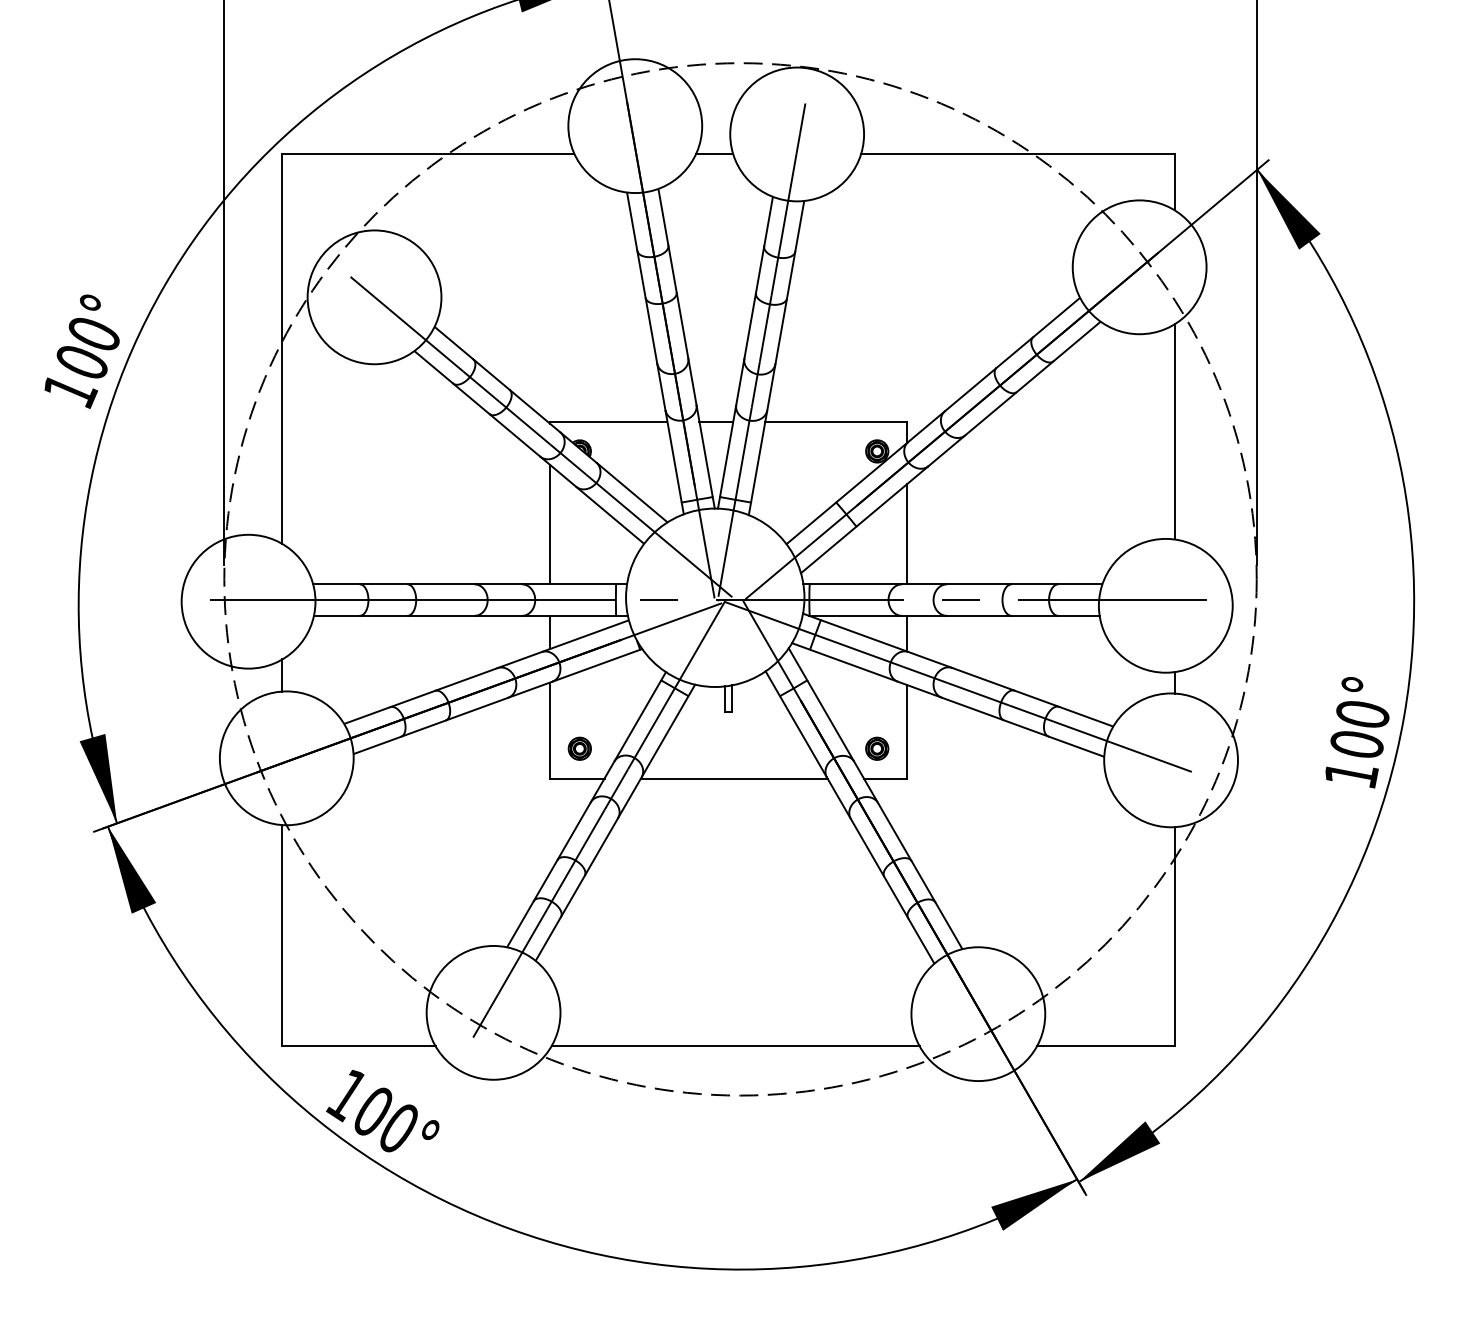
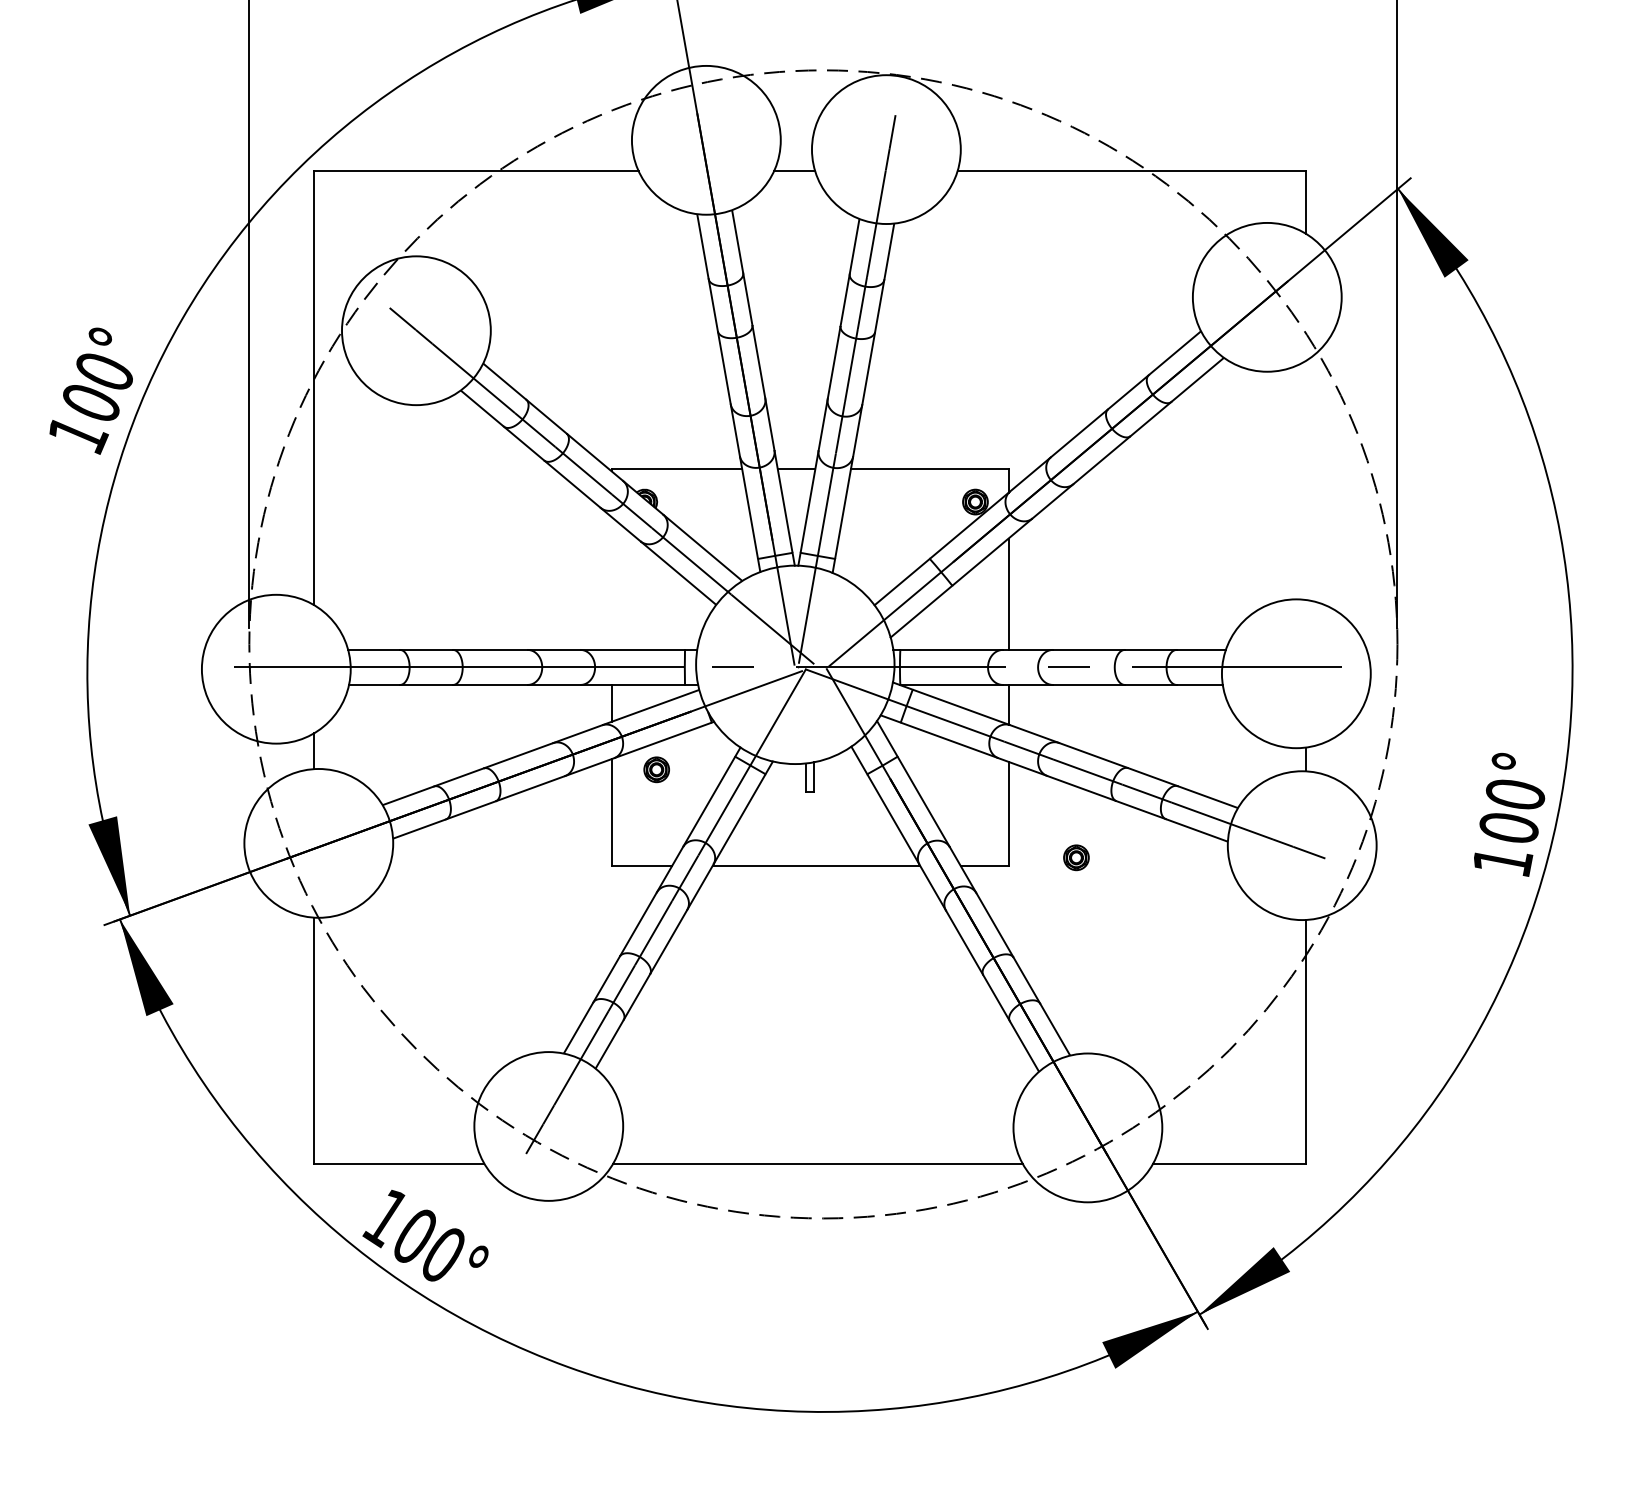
line: (1174, 432) -> (1306, 480), removed
line: (549, 524) -> (611, 583), removed
part: (579, 748) -> (656, 769), moved
part: (877, 748) -> (1076, 857), moved

